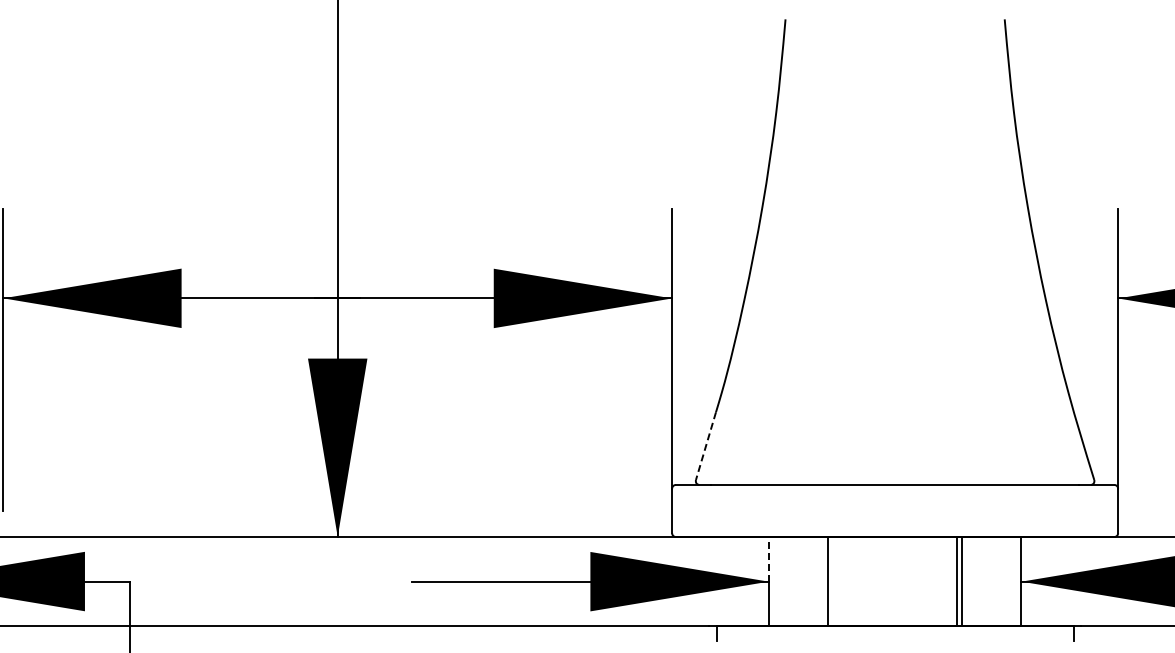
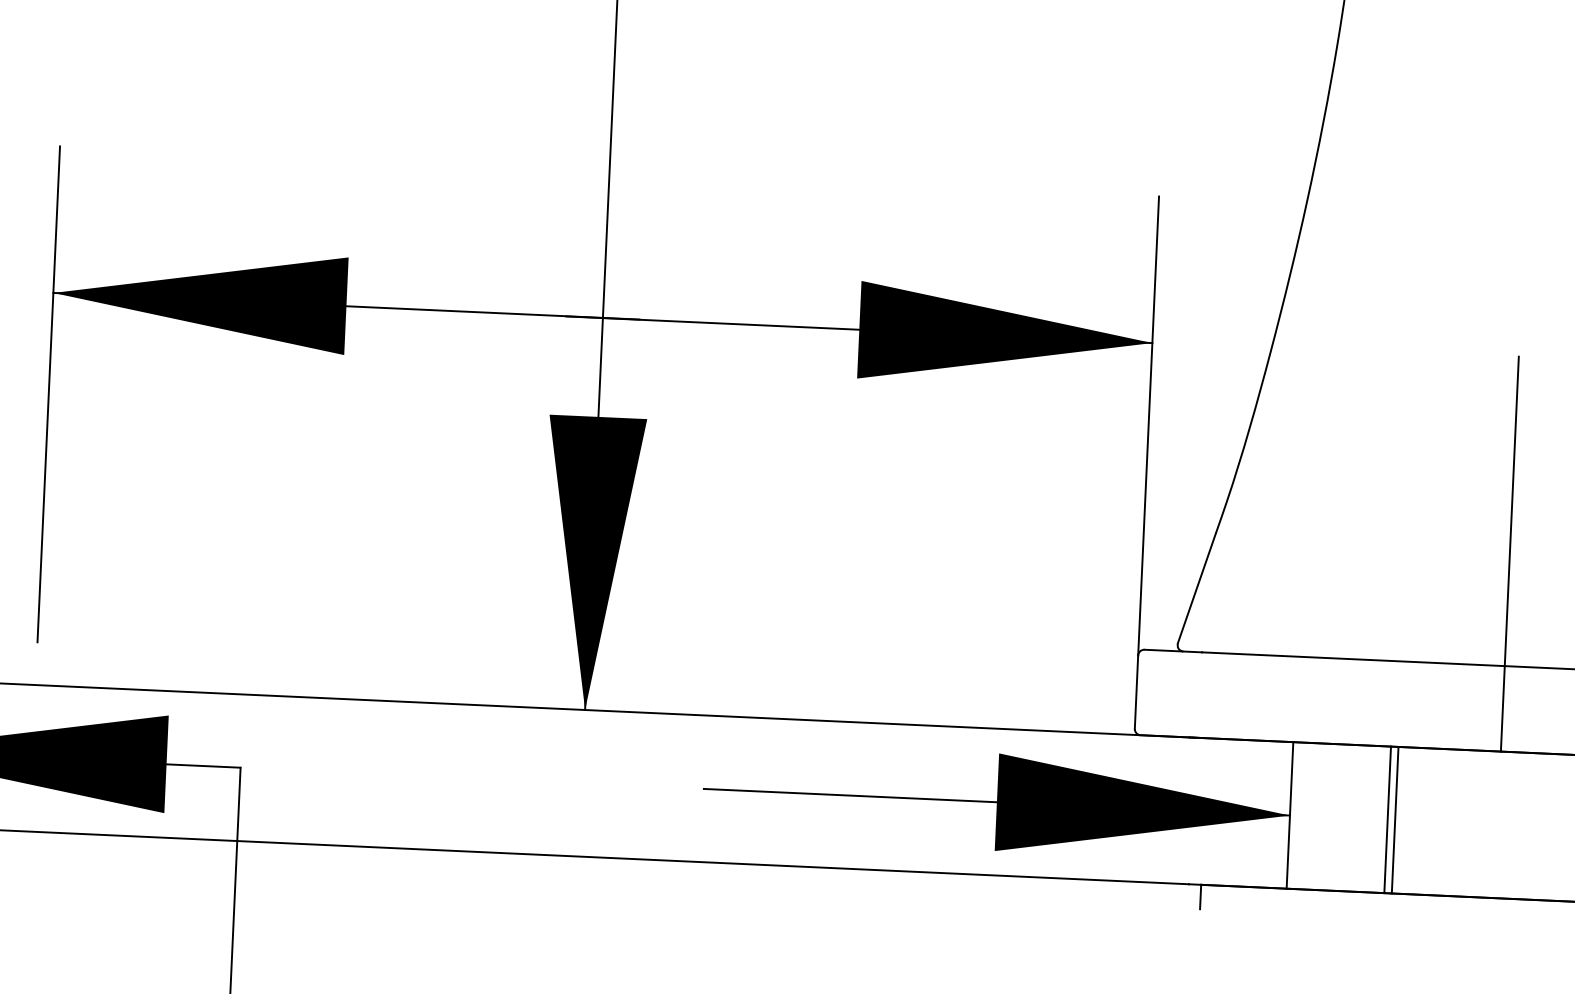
line: (895, 416) -> (1510, 553), added
line: (705, 446) -> (1196, 588), dashed -> solid
line: (768, 558) -> (1291, 777), dashed -> solid
line: (832, 581) -> (1394, 820), added

